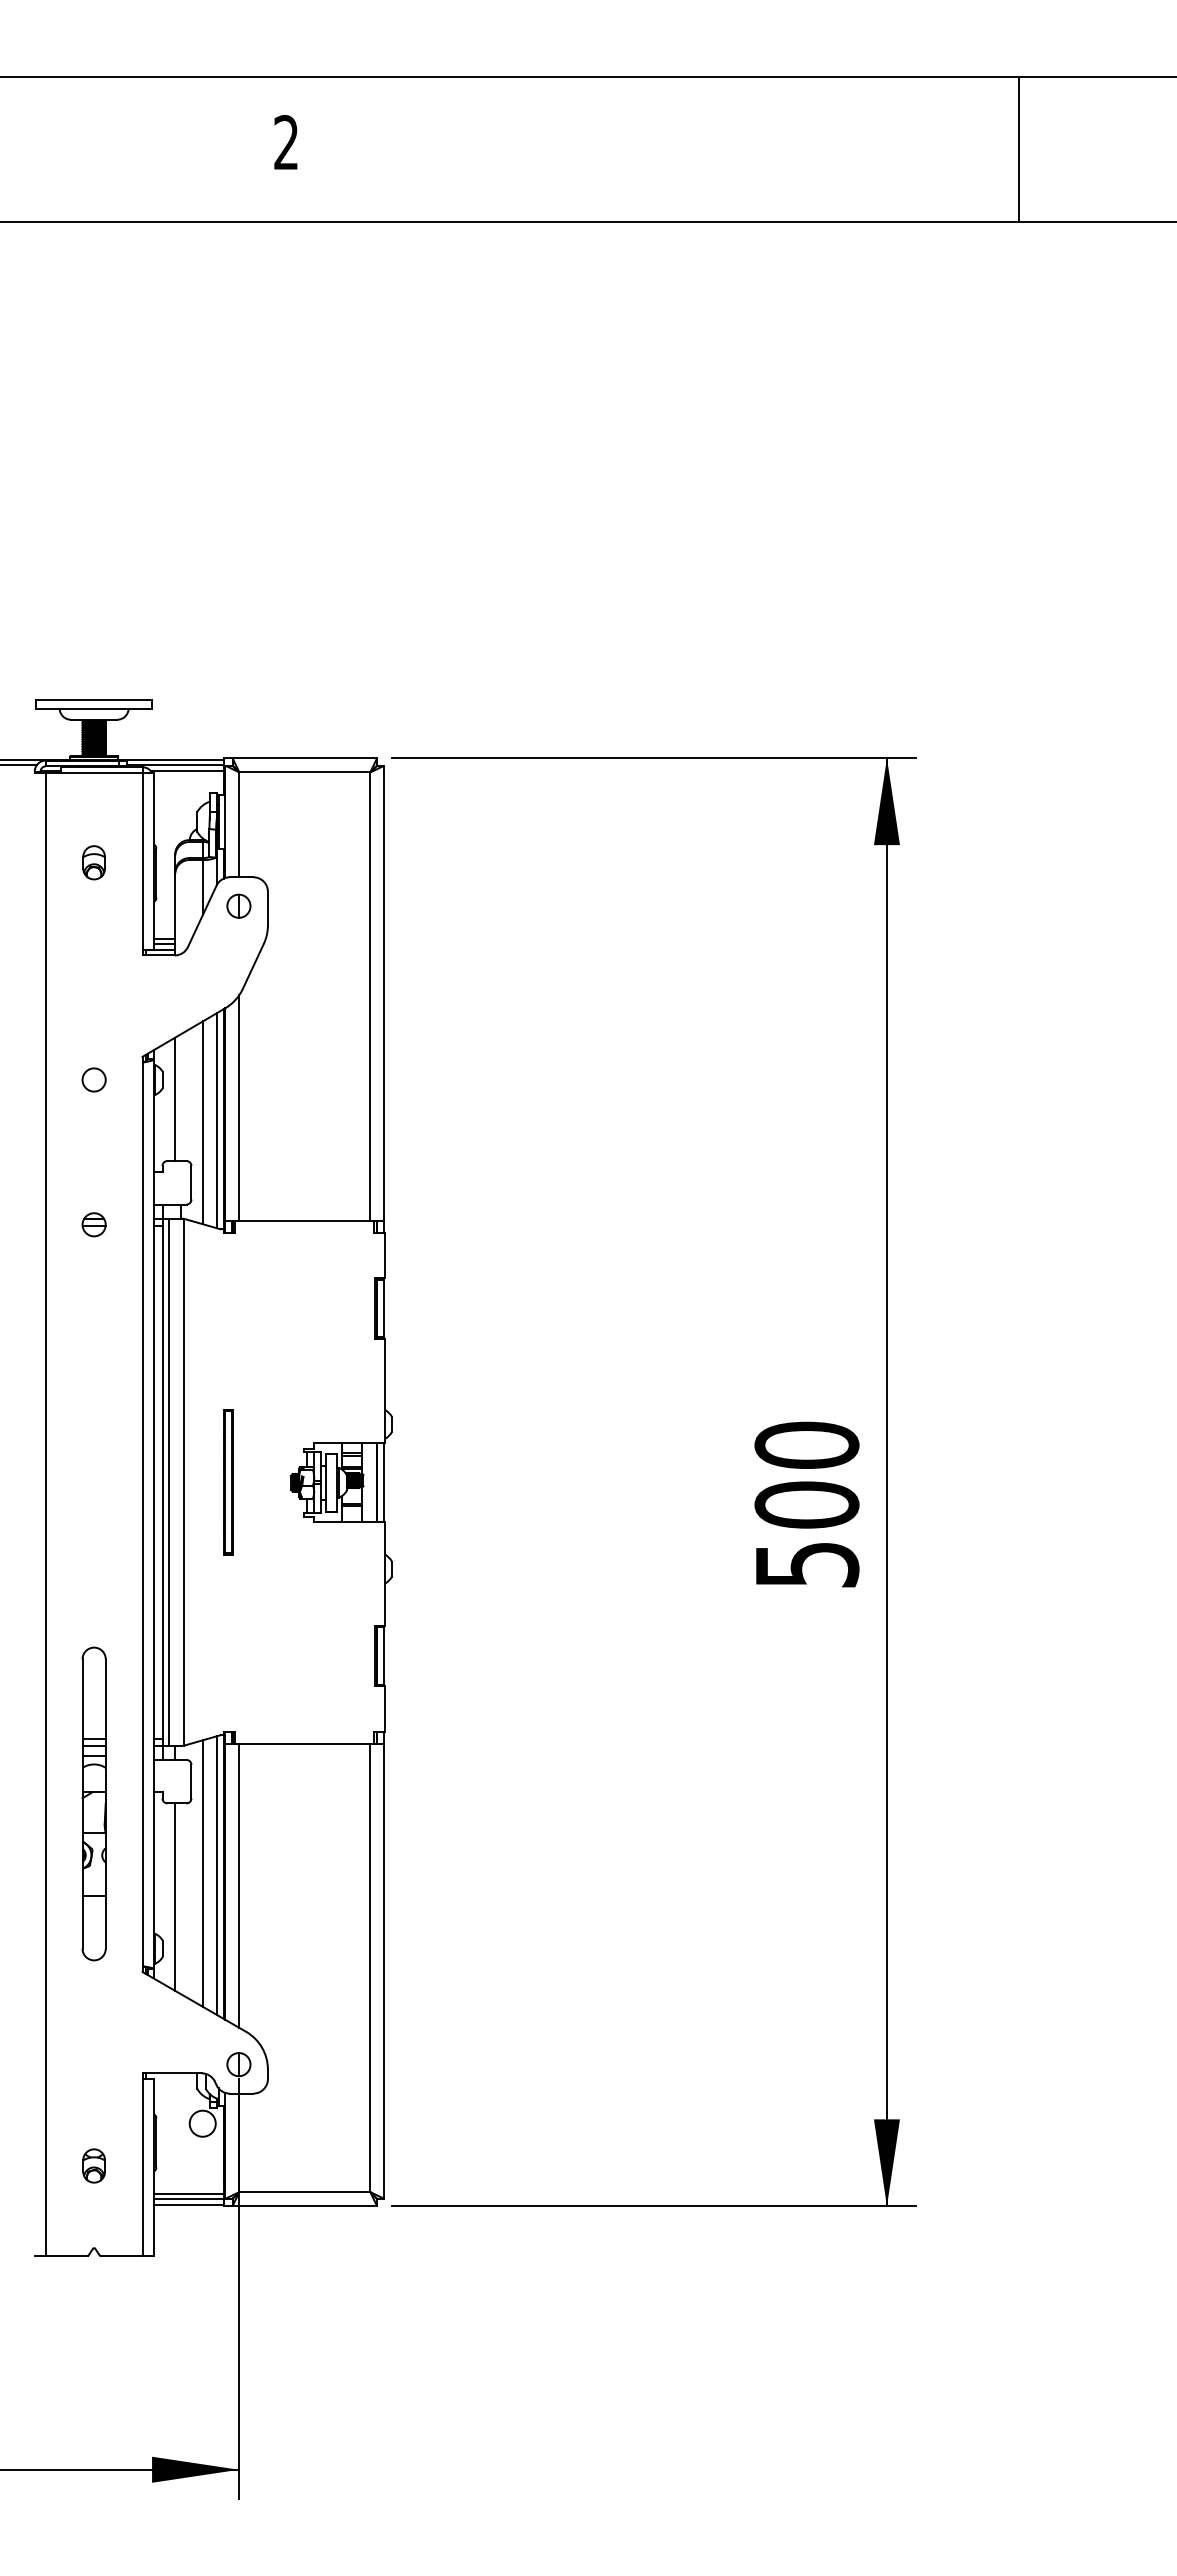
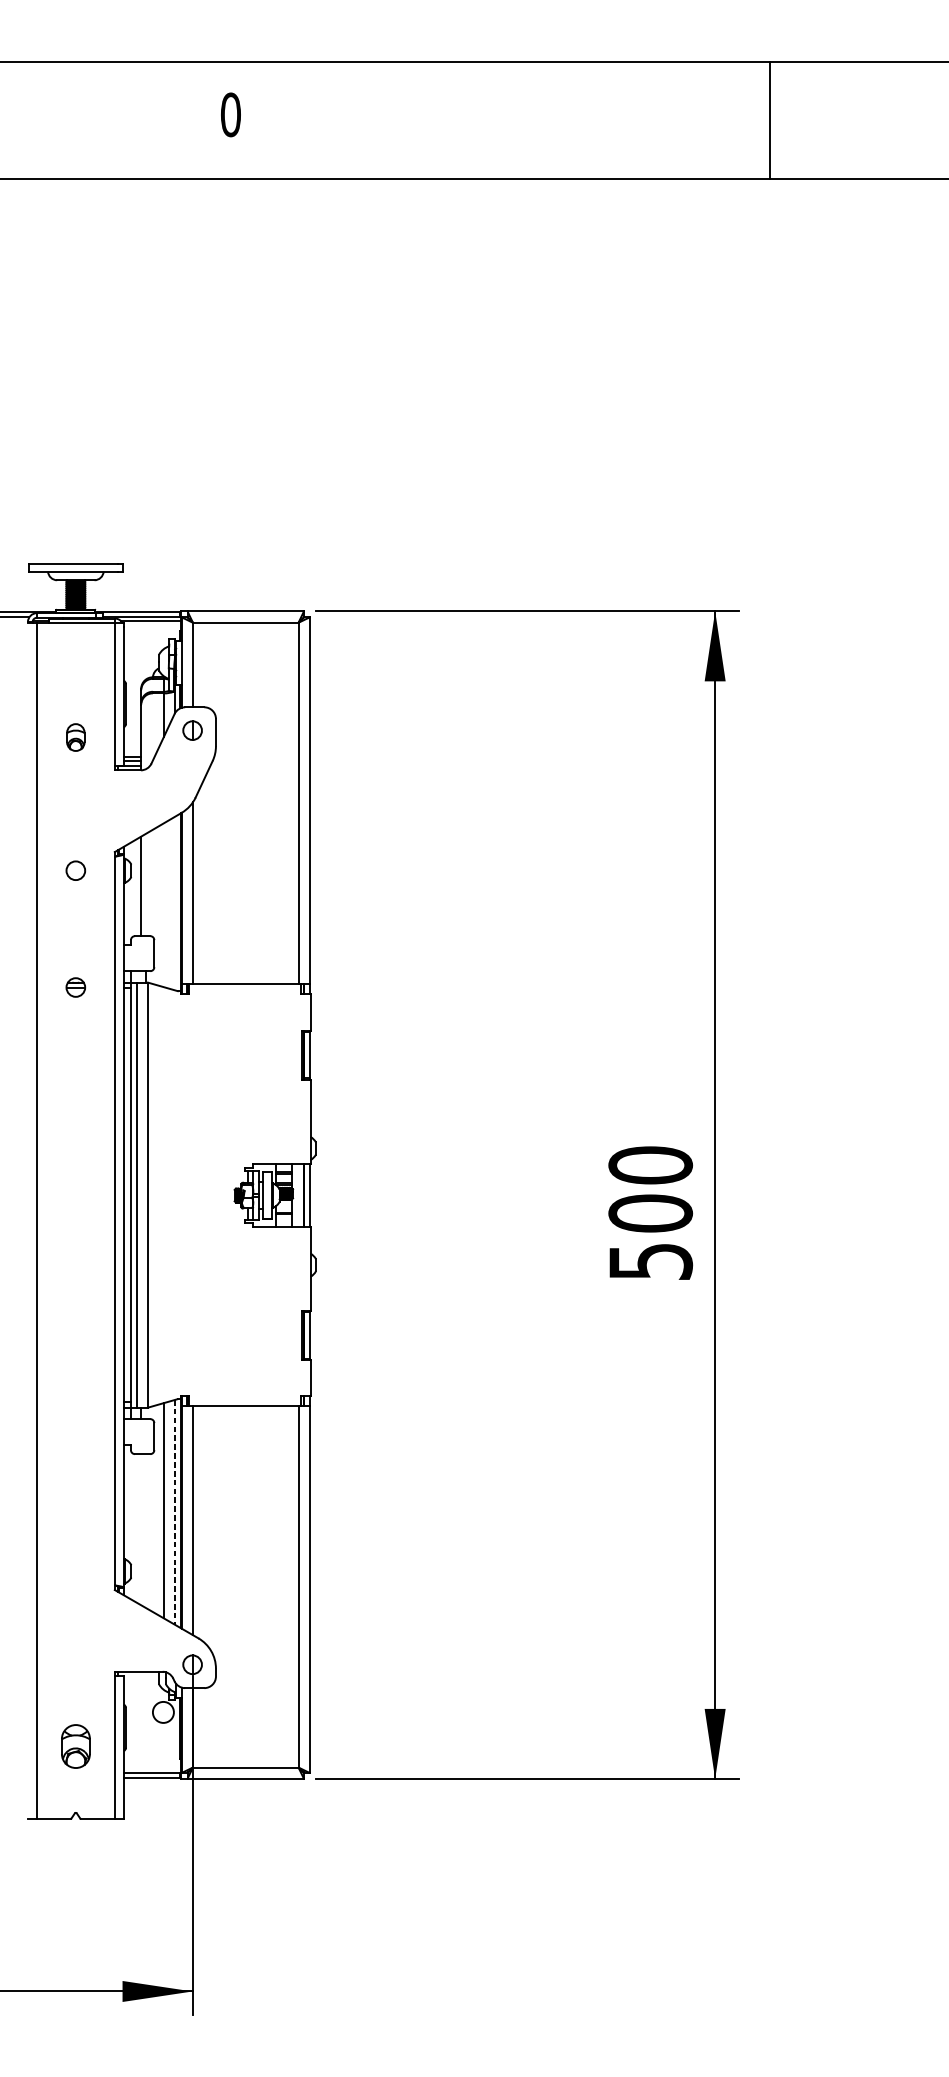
text: (286, 142) -> (230, 114), 2 -> 0
line: (1018, 149) -> (769, 120), moved
part: (93, 862) -> (75, 737), moved
line: (217, 1120) -> (175, 903), removed
line: (203, 1122) -> (164, 905), removed
part: (228, 1482) -> (184, 1195), removed
part: (93, 1803) -> (75, 1454), removed
line: (217, 1876) -> (175, 1513), solid -> dashed
line: (175, 1896) -> (141, 1529), removed
part: (93, 2165) -> (75, 1746), size x1.6
line: (188, 2193) -> (151, 1768), removed

